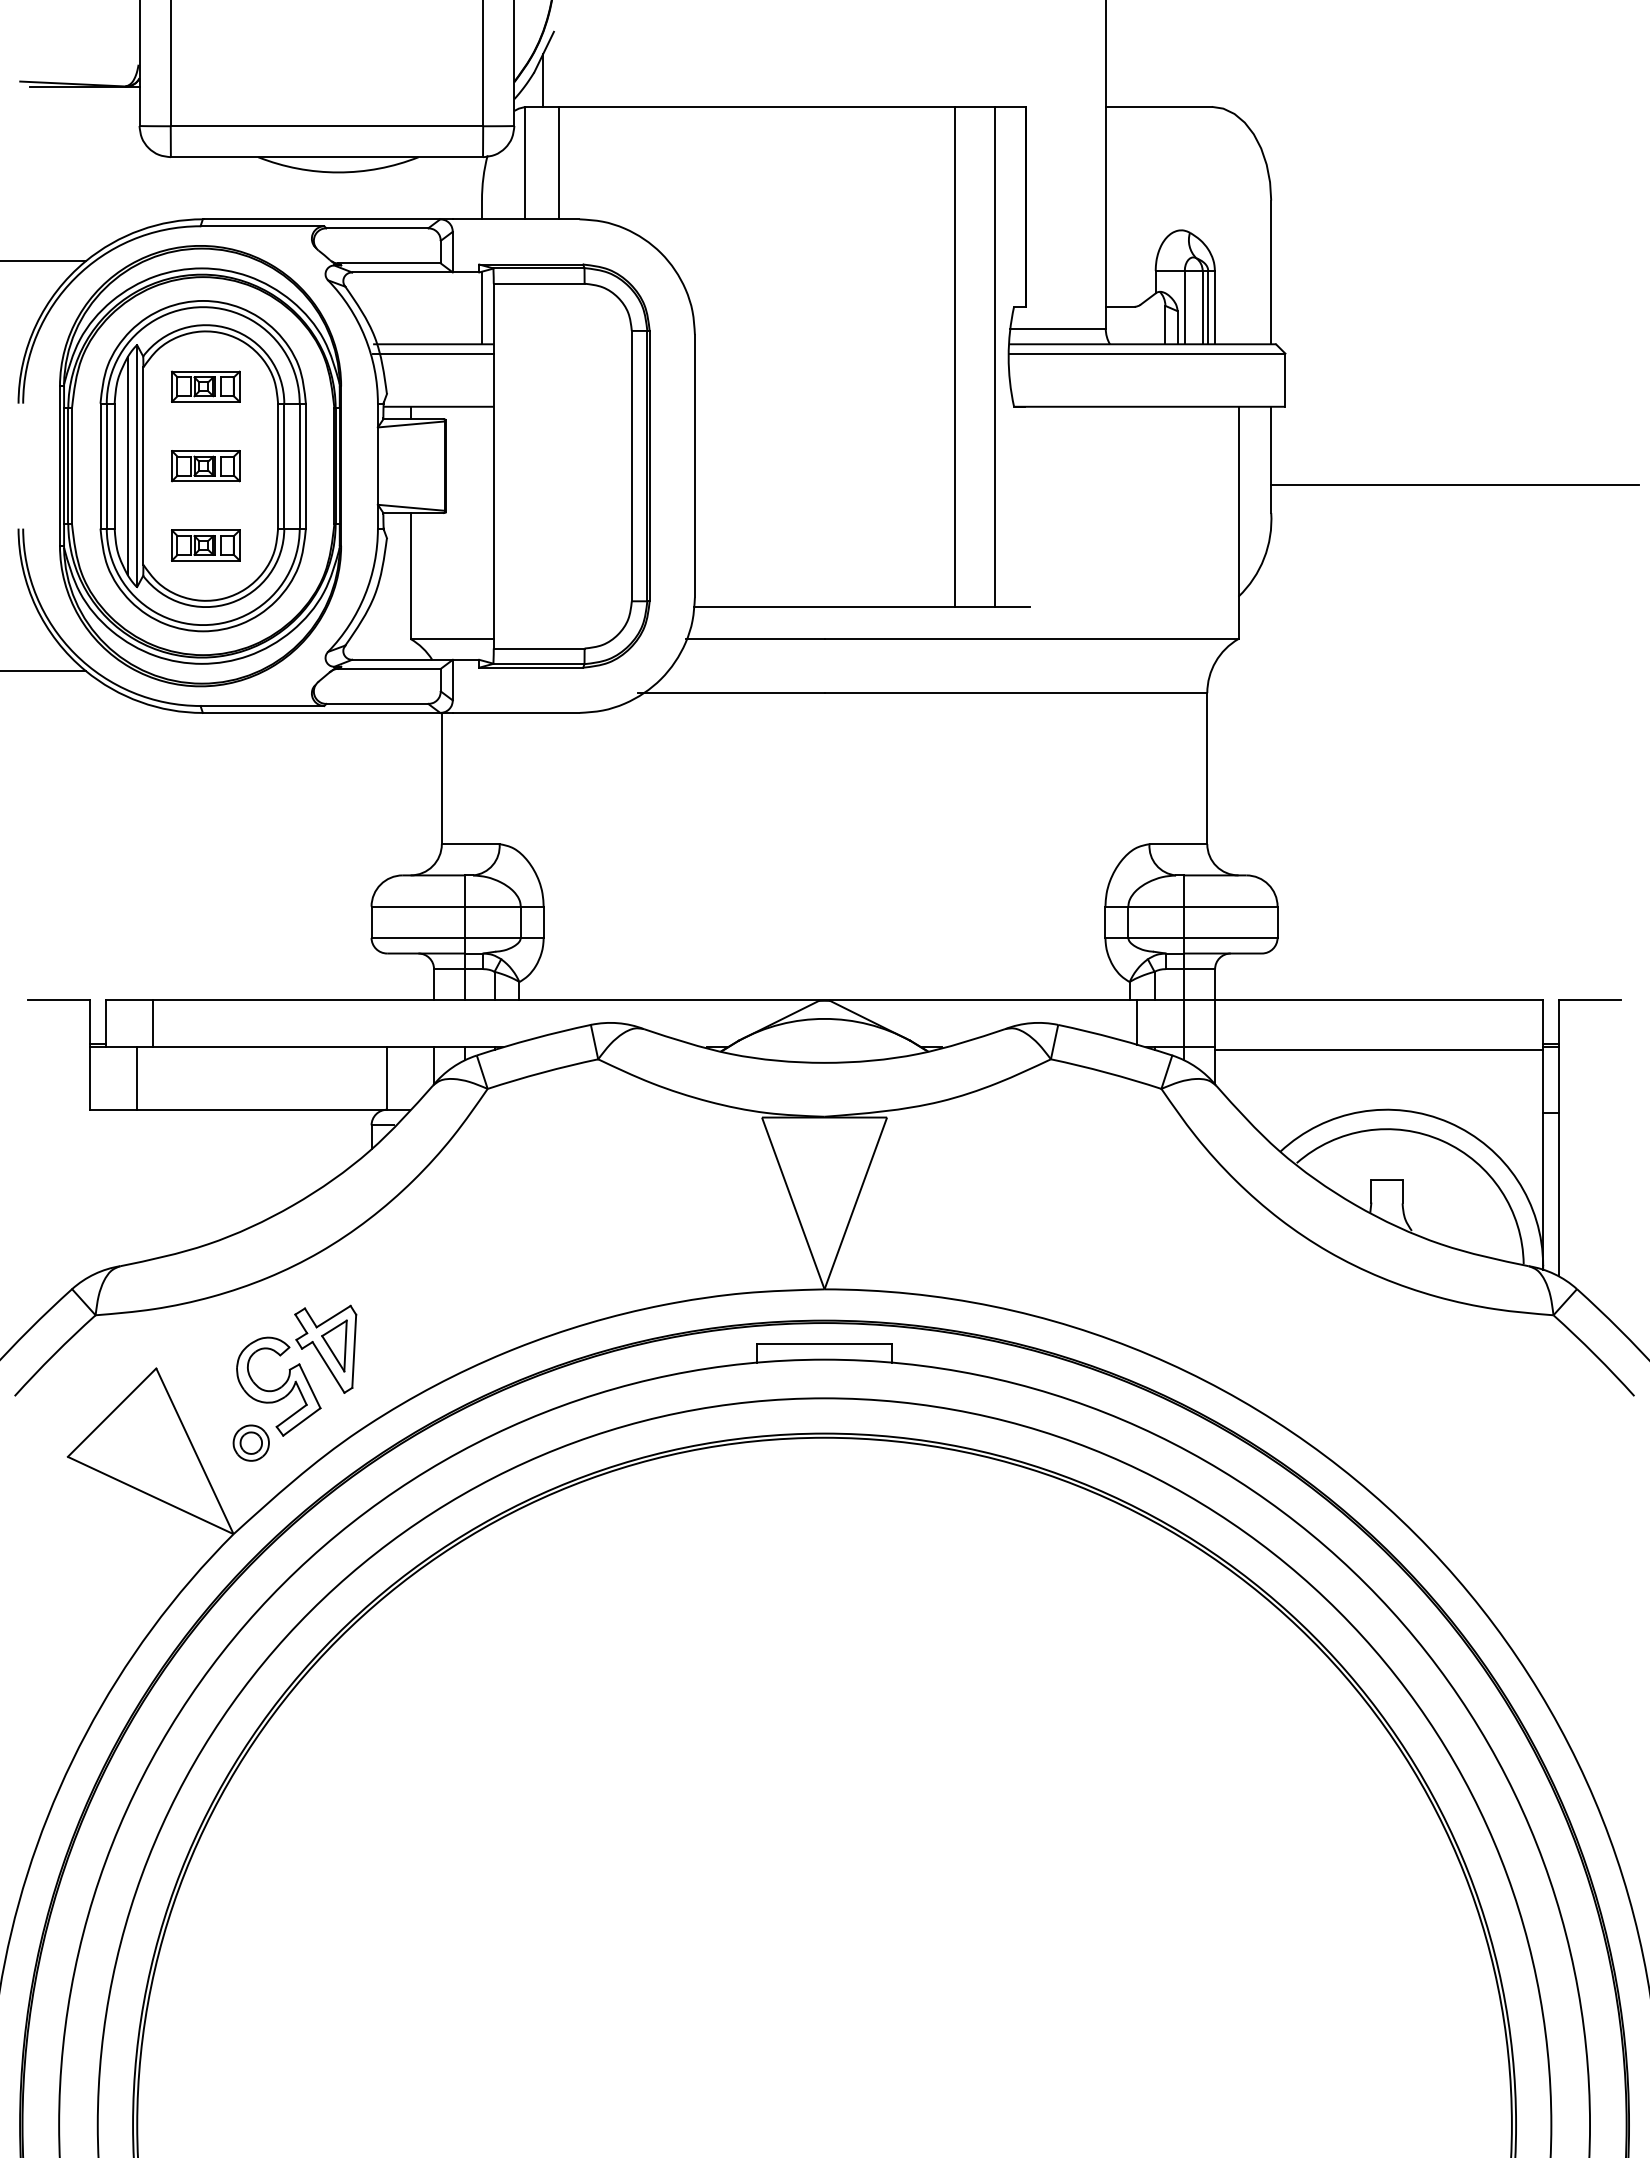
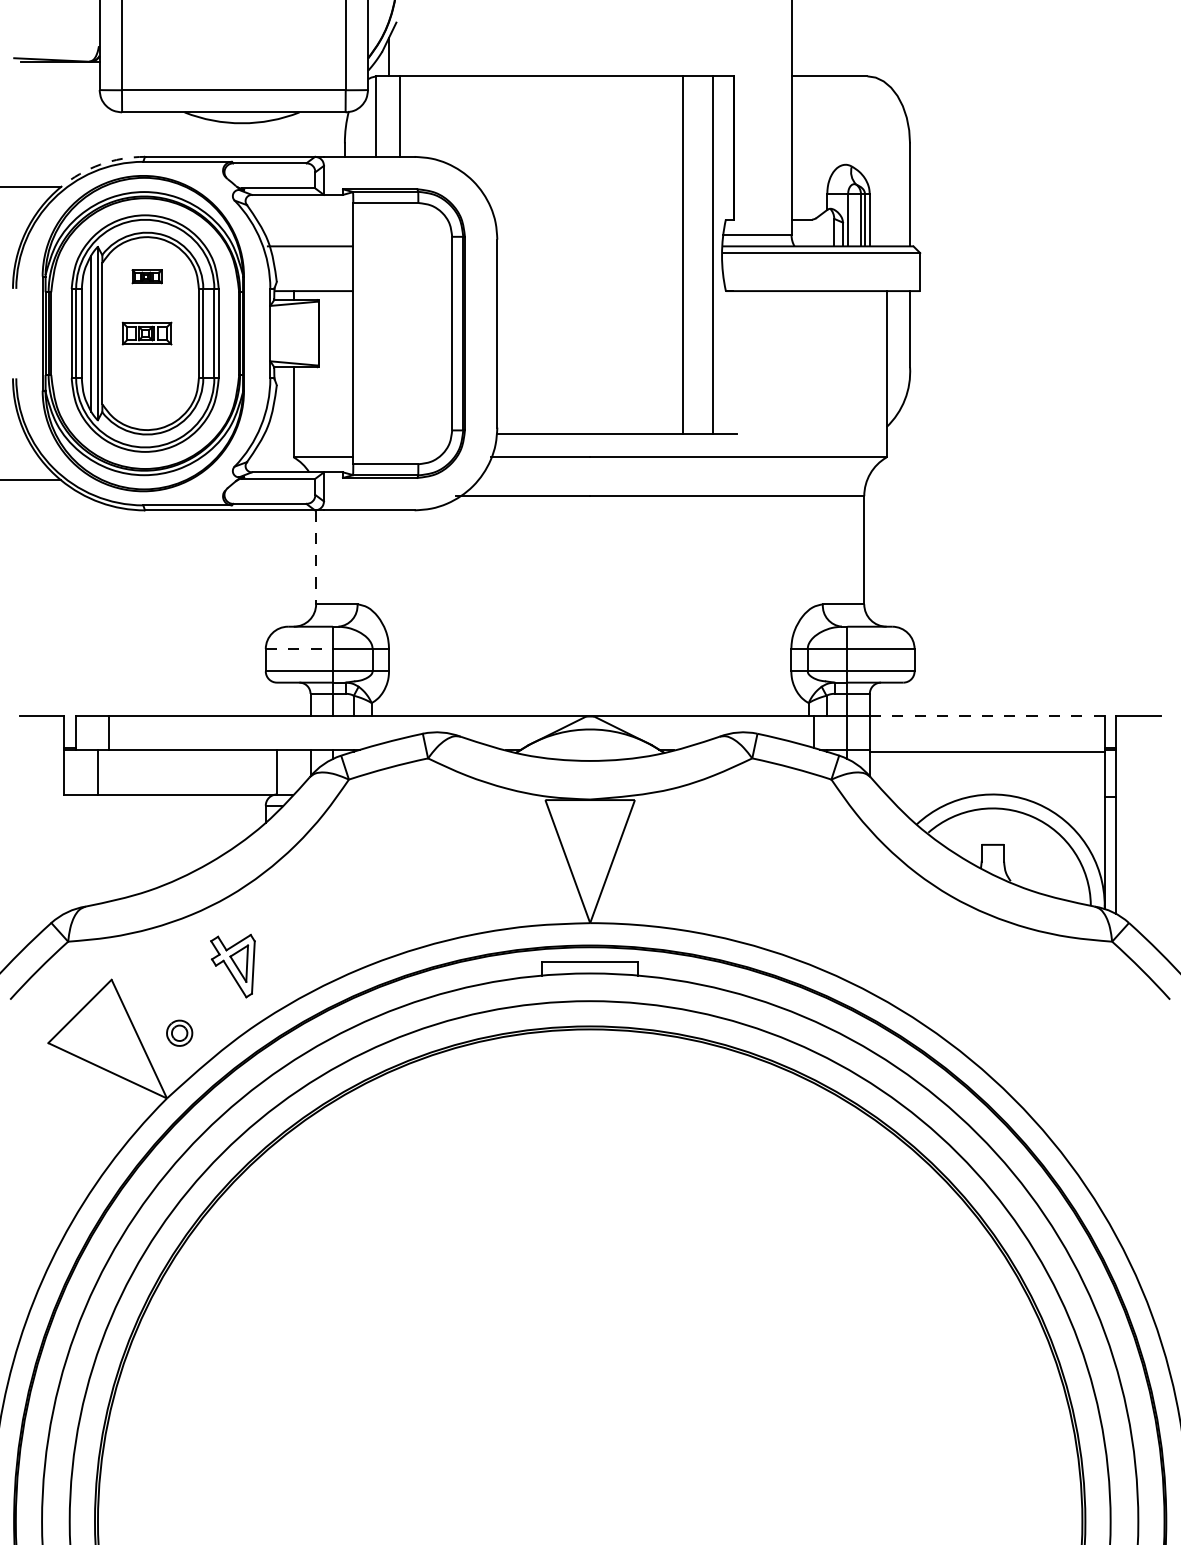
arc: (140, 230) -> (100, 164), solid -> dashed
line: (482, 307) -> (345, 220), removed
line: (432, 353) -> (309, 252), removed
part: (205, 386) -> (146, 276), size x0.6
line: (1454, 484) -> (1041, 346), removed
part: (205, 545) -> (146, 390), removed
line: (441, 778) -> (315, 557), solid -> dashed
line: (418, 906) -> (299, 648), solid -> dashed
line: (1378, 1000) -> (986, 716), solid -> dashed
part: (278, 1386) -> (199, 992), removed

